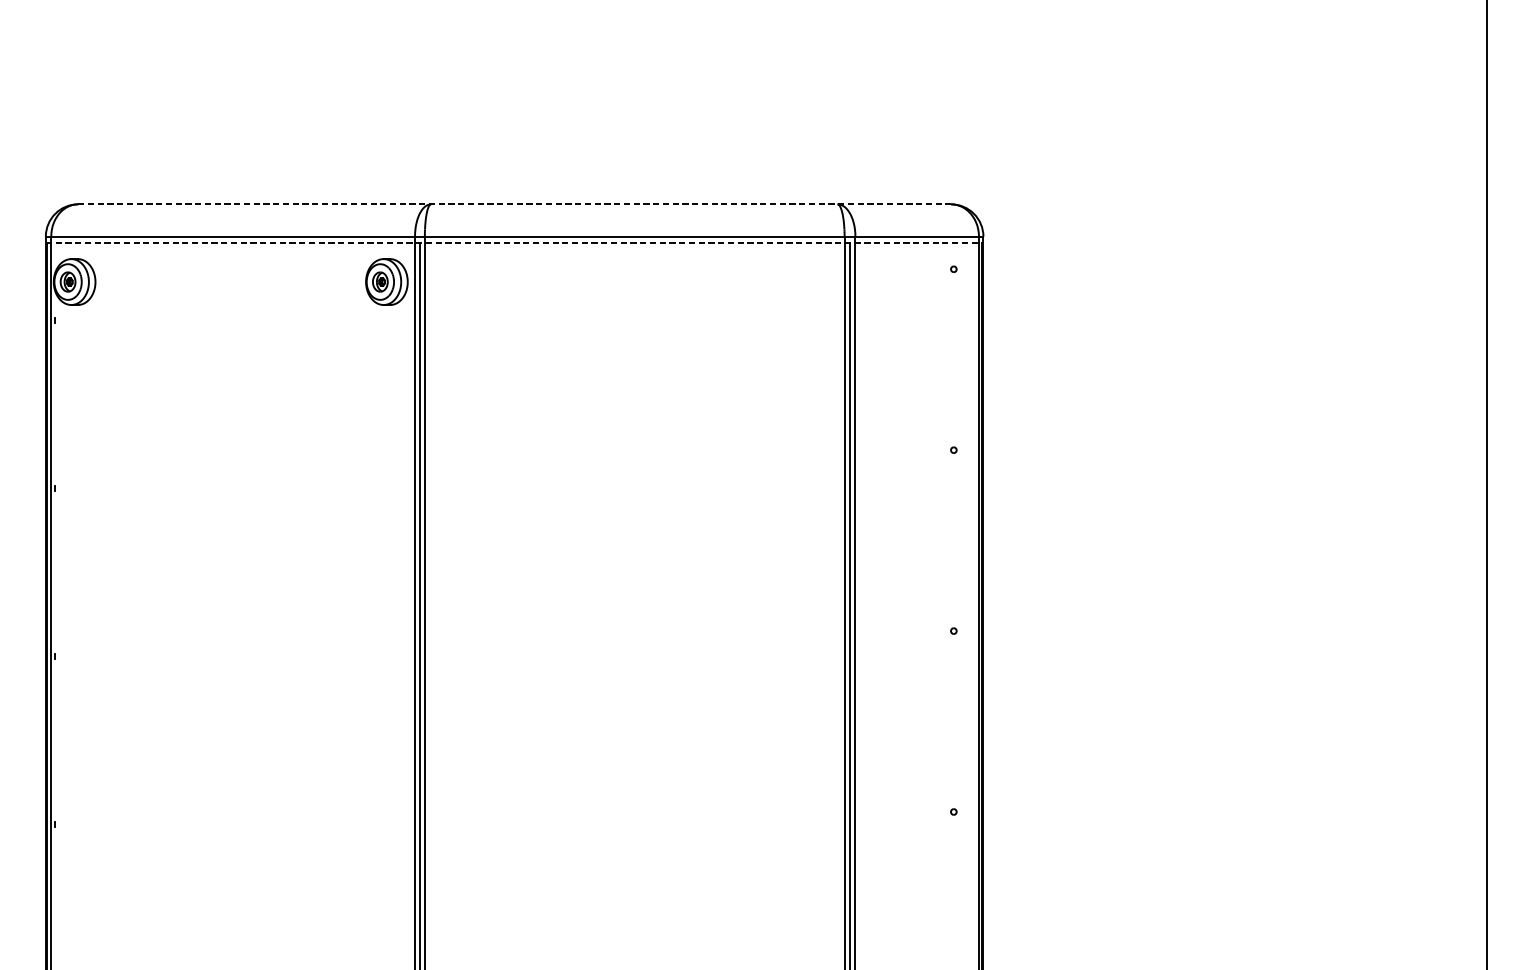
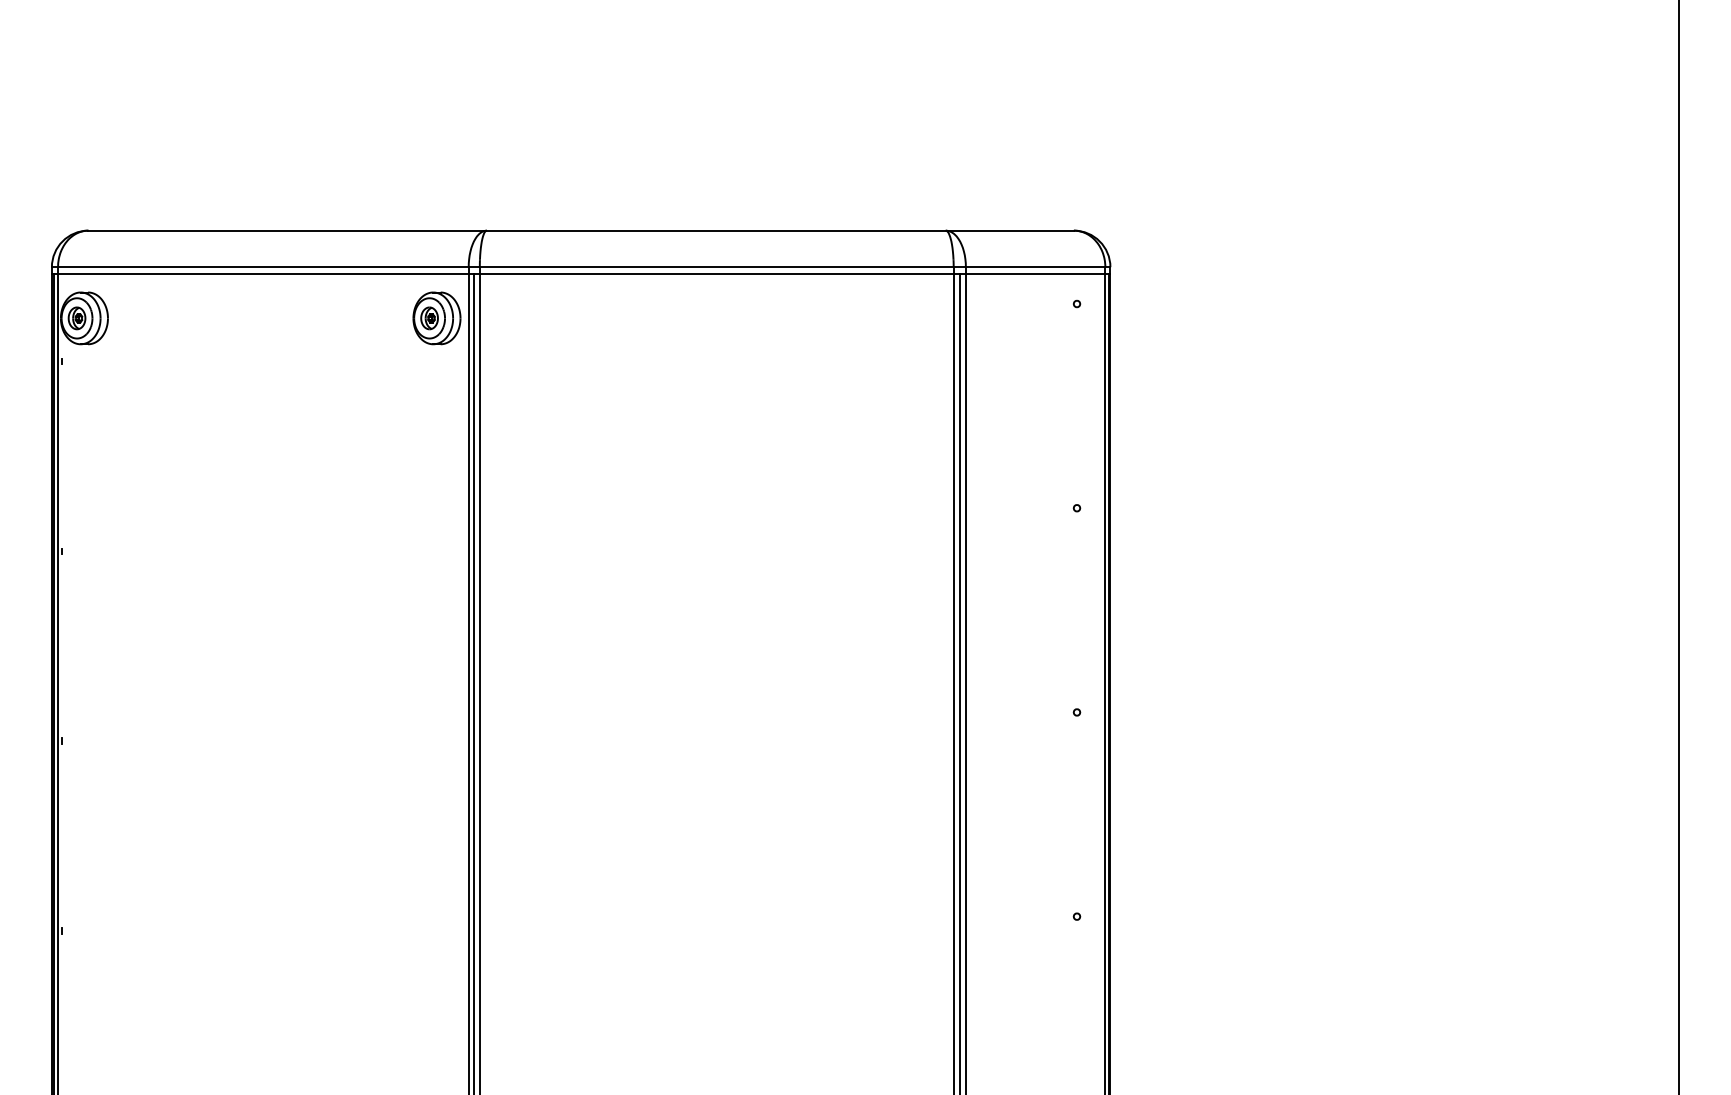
line: (514, 204) -> (581, 230), dashed -> solid
line: (514, 242) -> (581, 273), dashed -> solid

